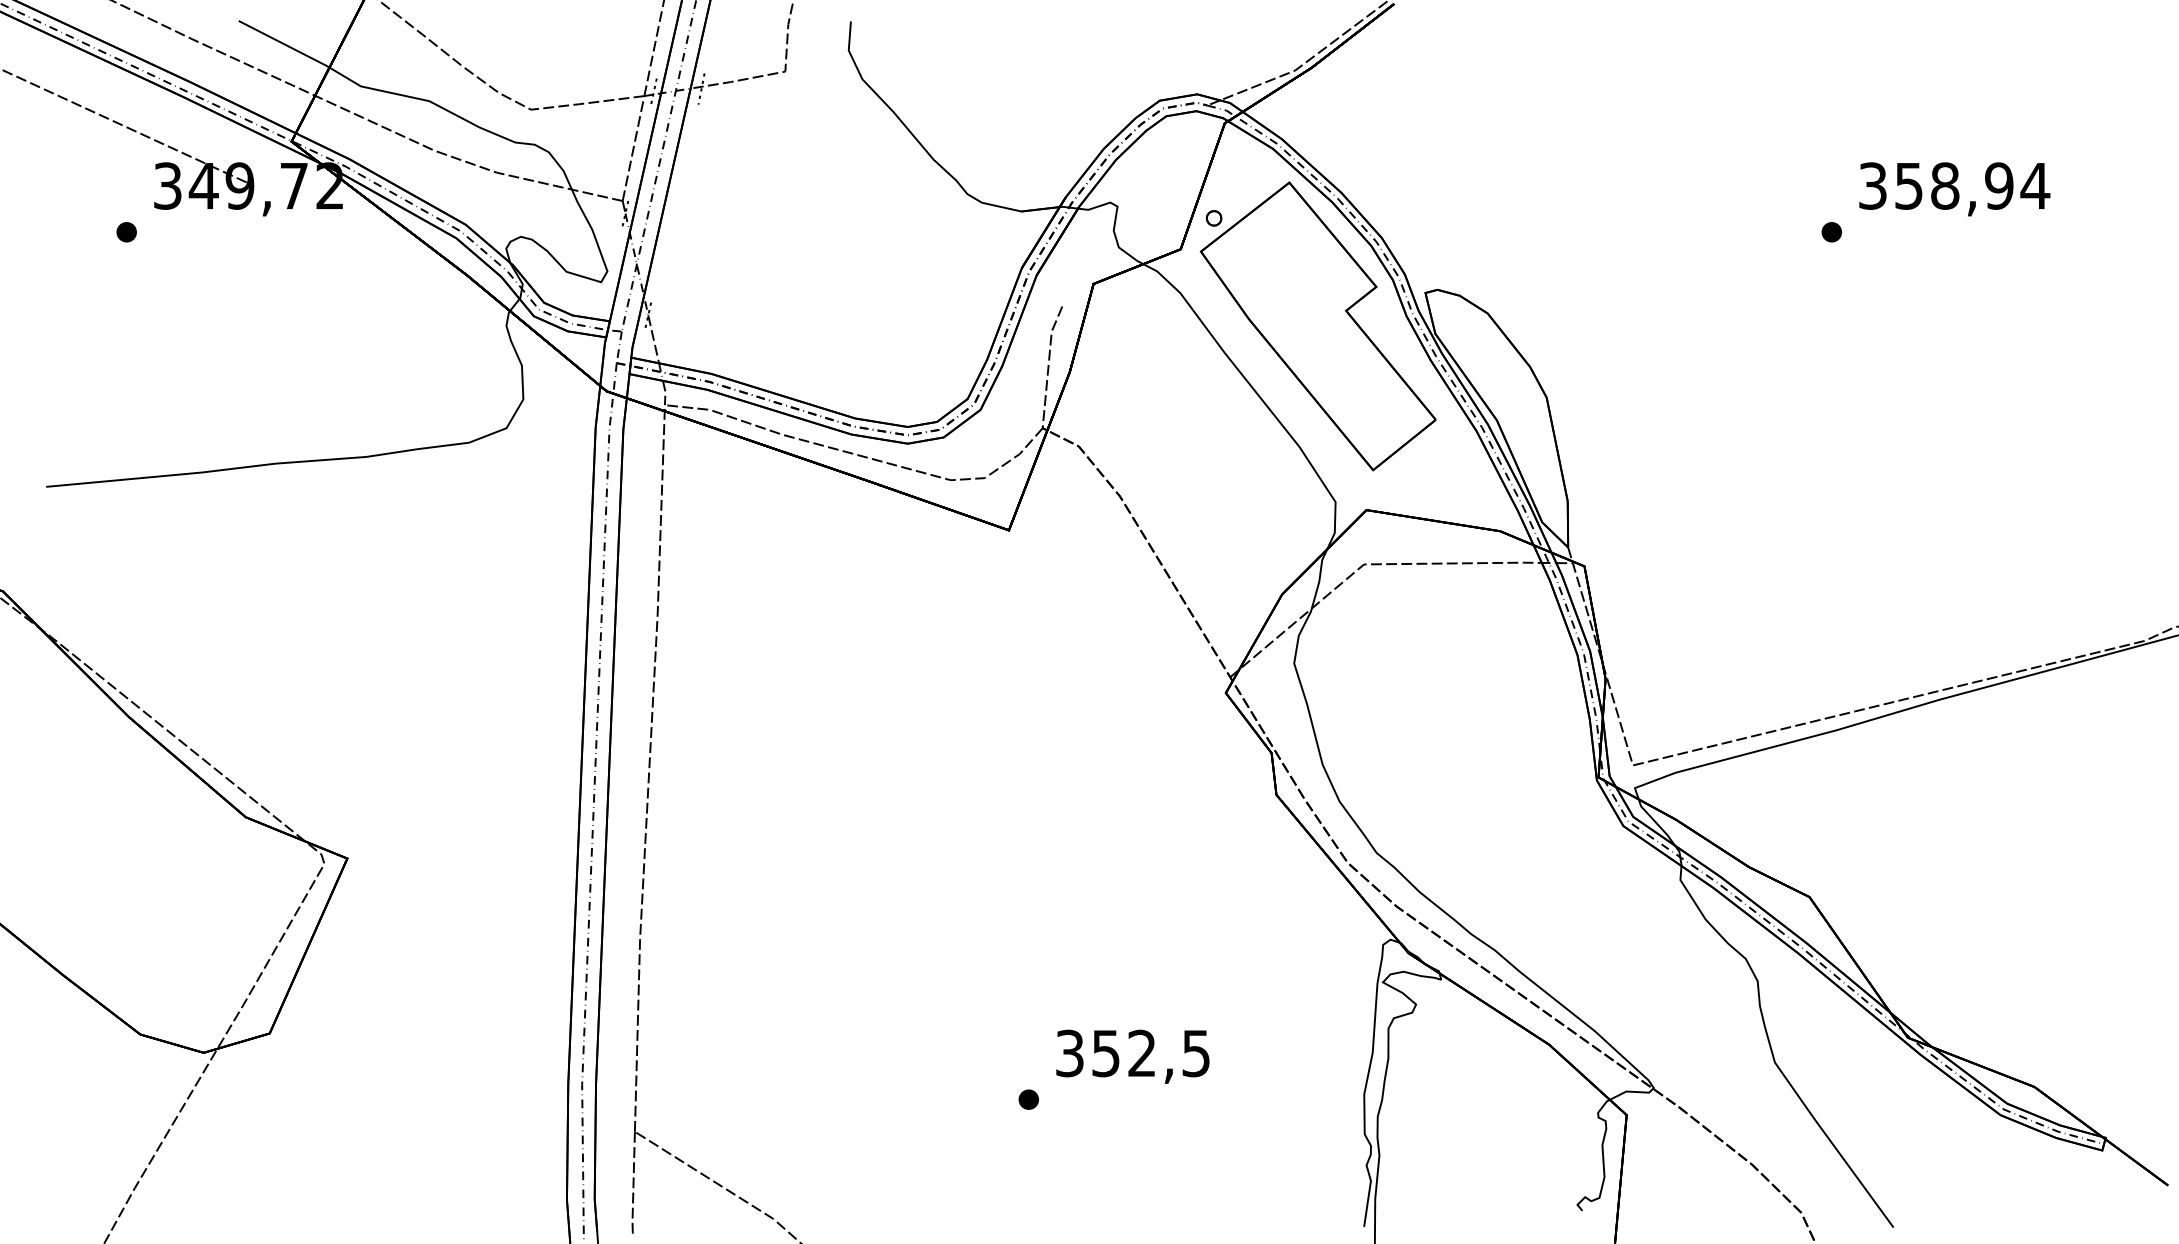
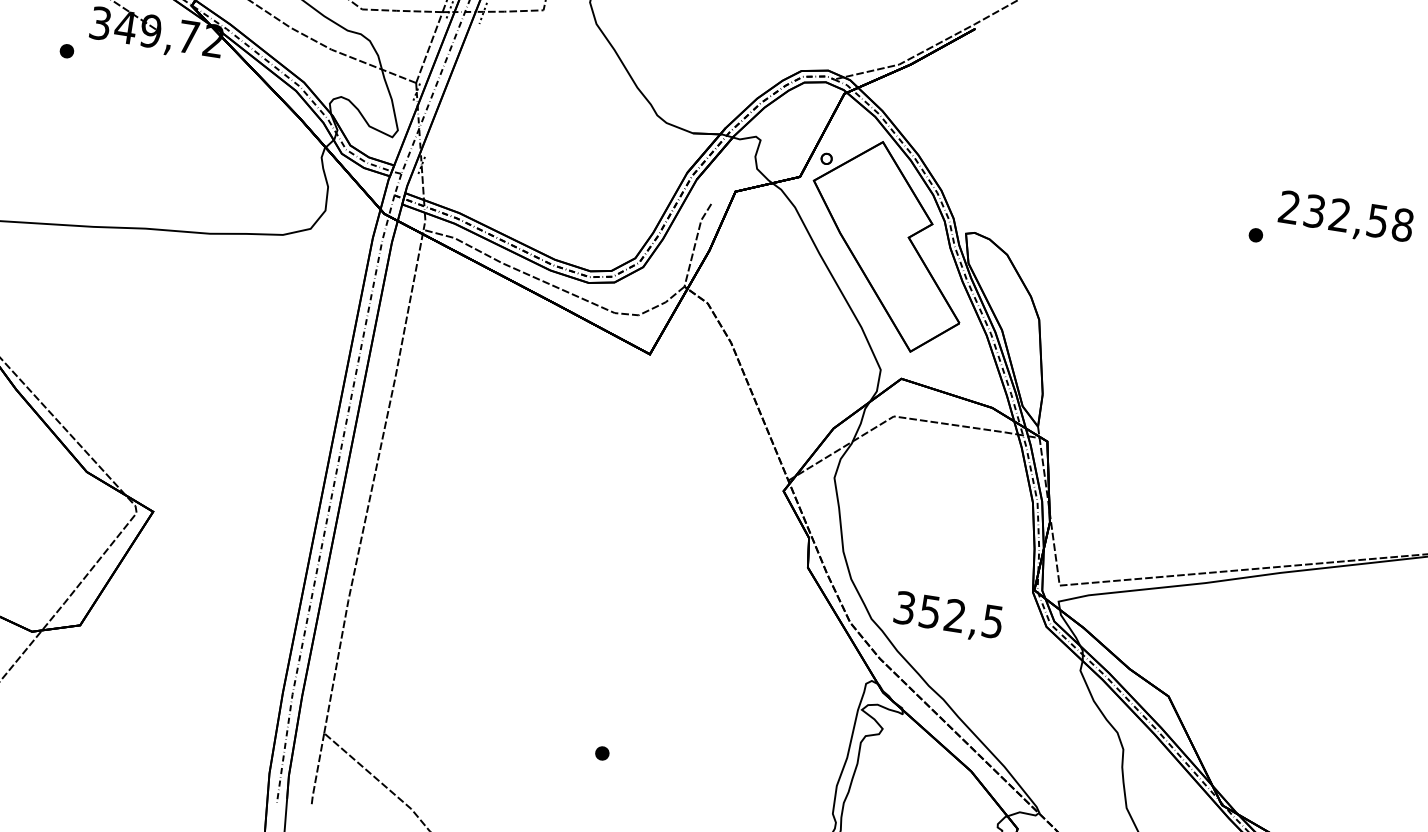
text: (1954, 185) -> (1346, 215), 358,94 -> 232,58
text: (1132, 1056) -> (948, 616), moved

